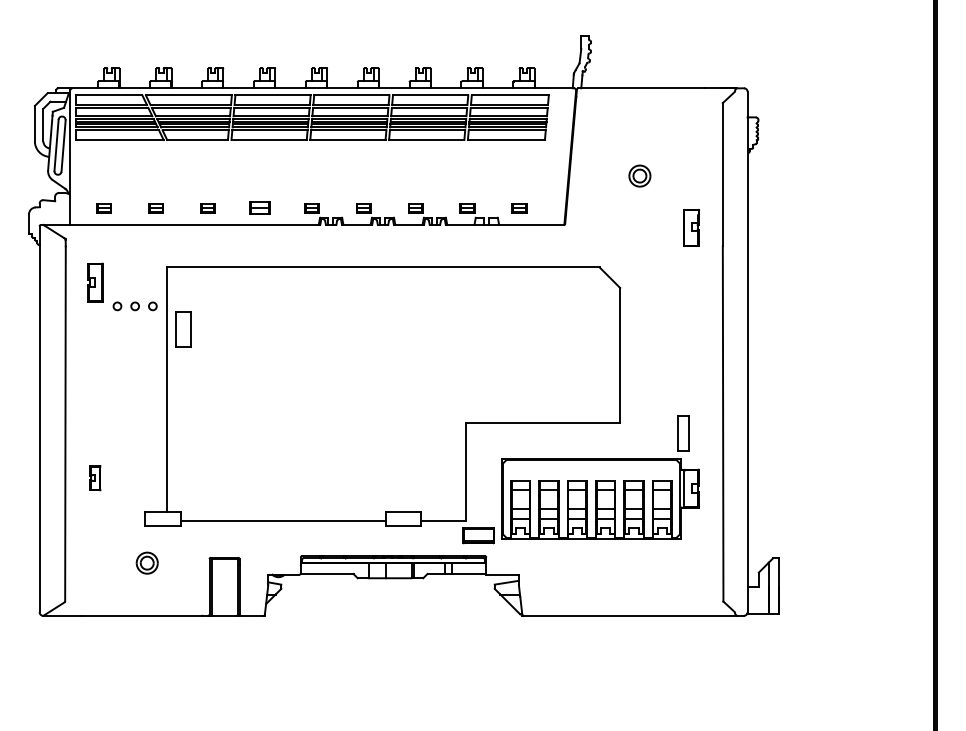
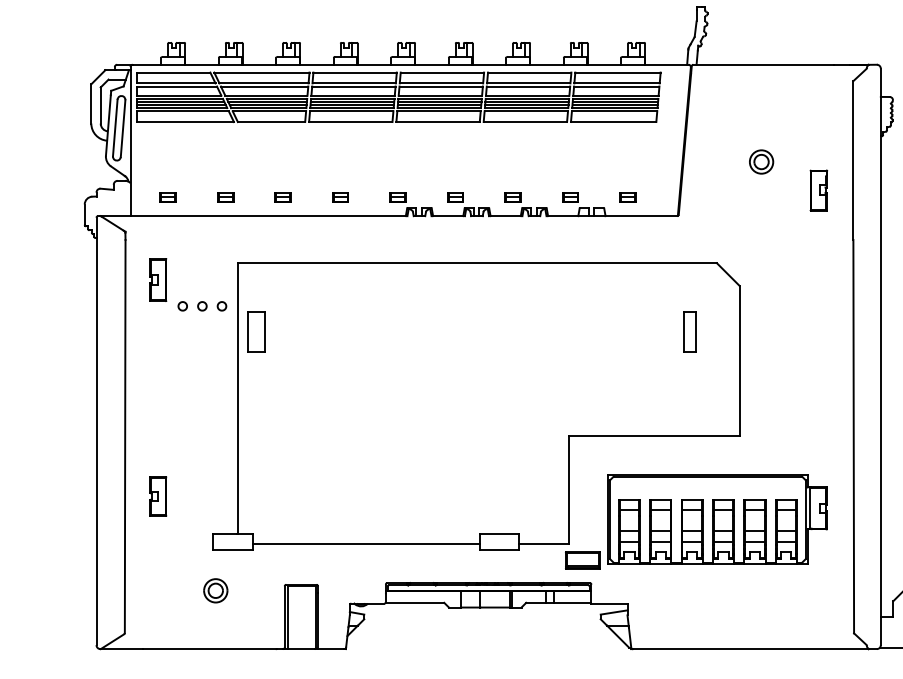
part: (259, 208) -> (340, 197), size x0.71
part: (691, 227) -> (818, 190), moved
part: (683, 433) -> (690, 331), moved
part: (95, 478) -> (158, 497), size x1.43

